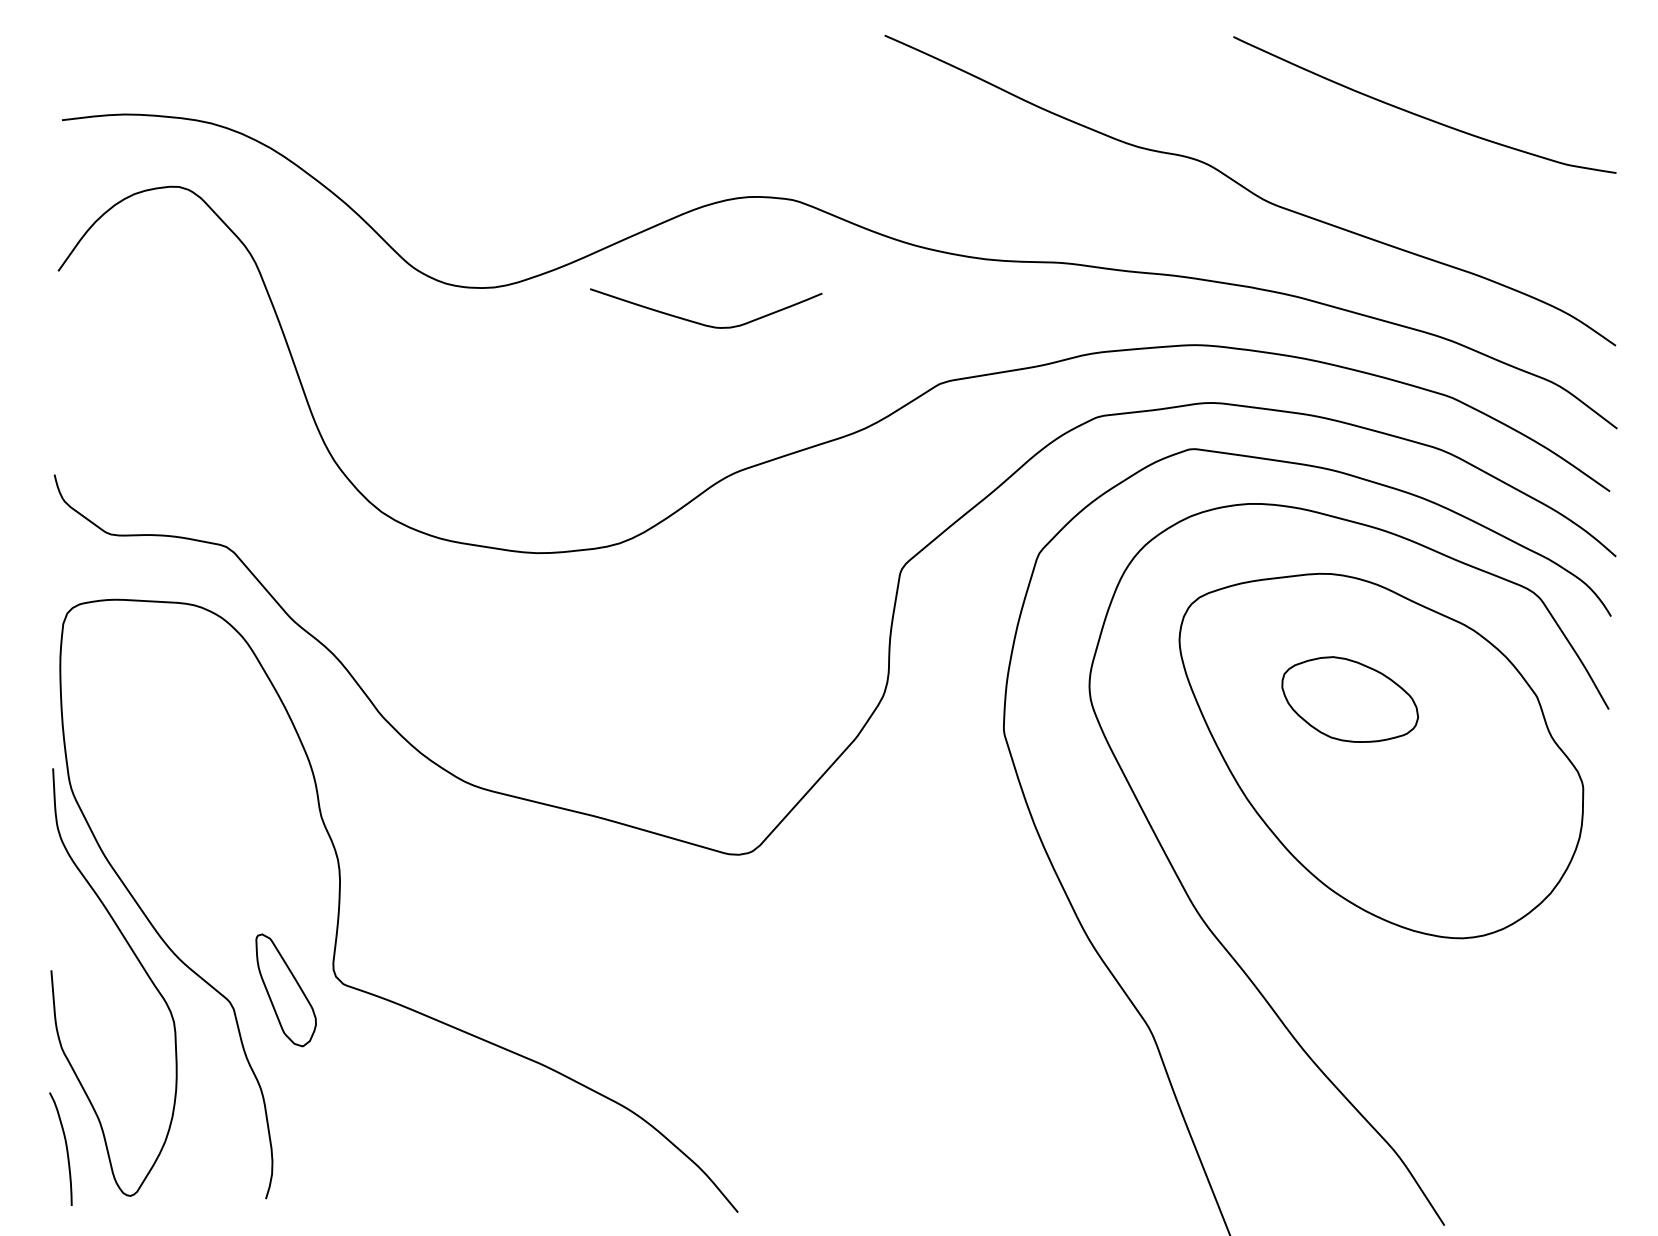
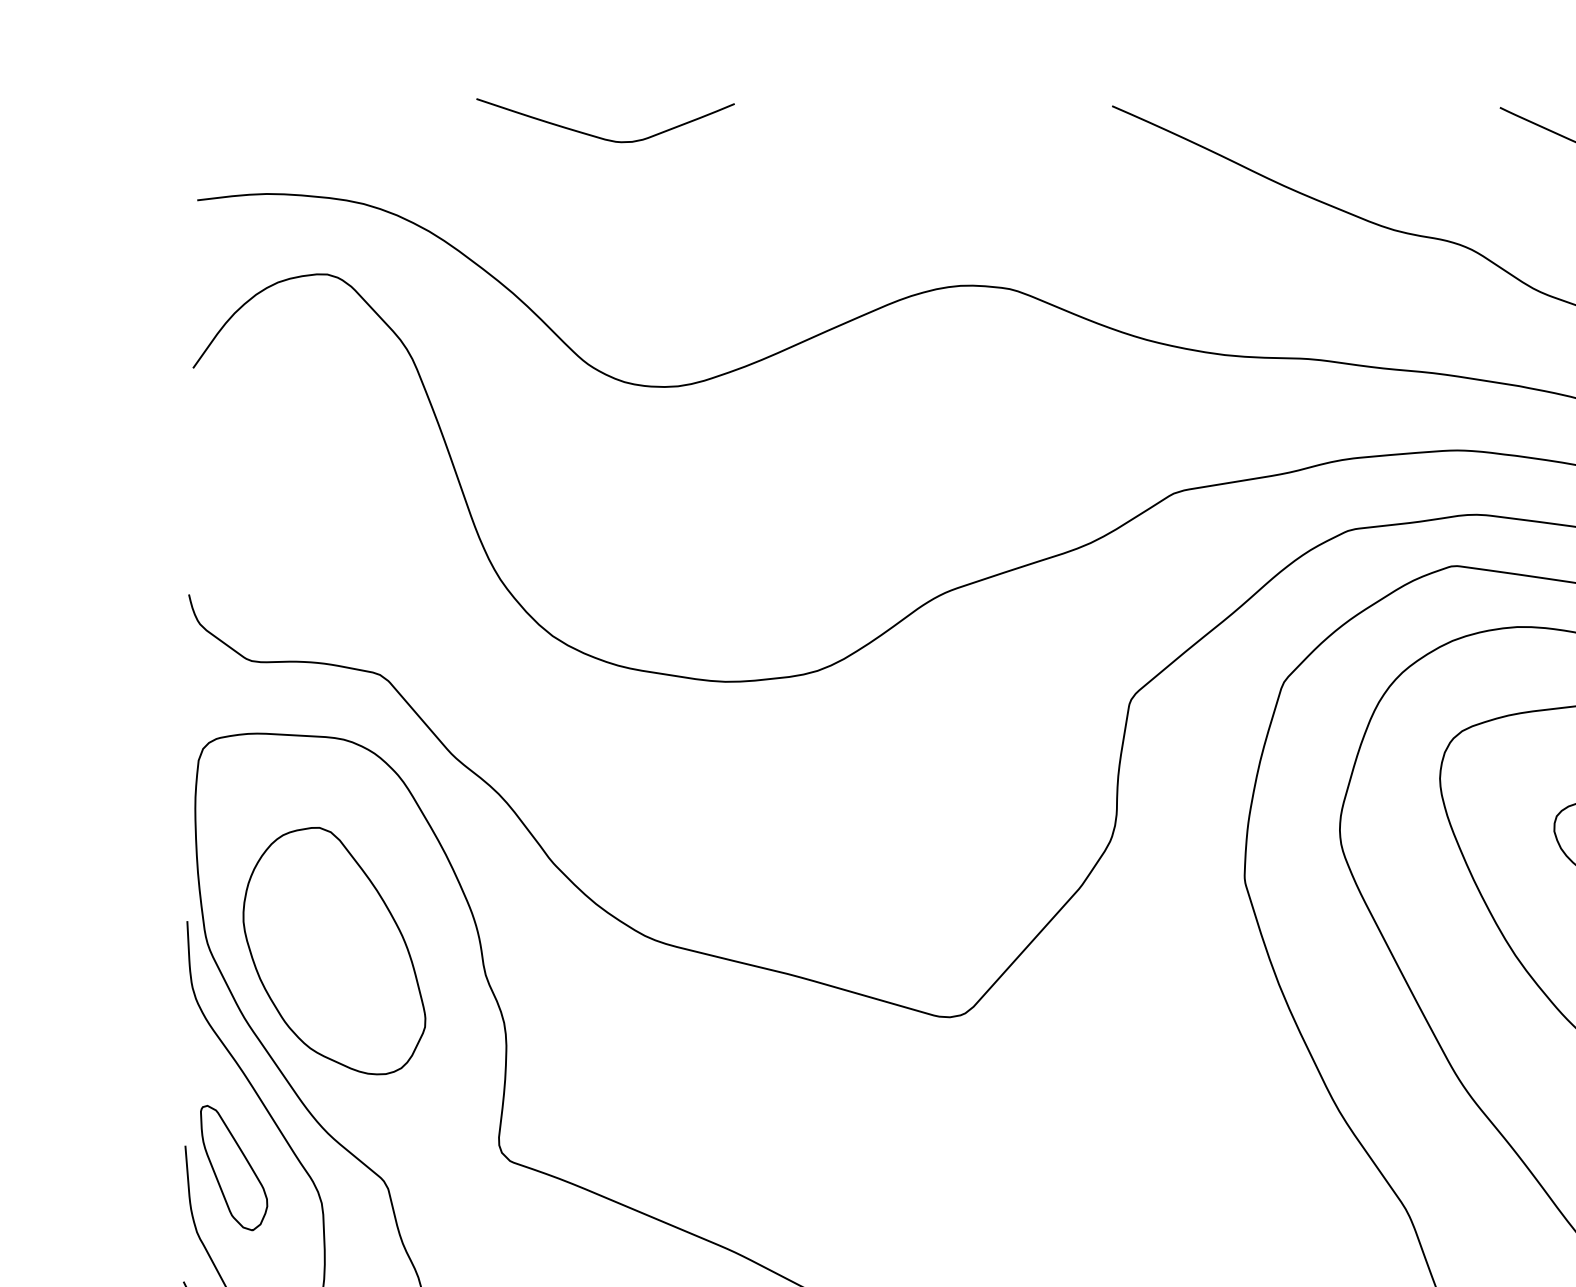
curve: (702, 323) -> (601, 137), moved
part: (185, 794) -> (334, 950), added
part: (285, 990) -> (233, 1168), moved

